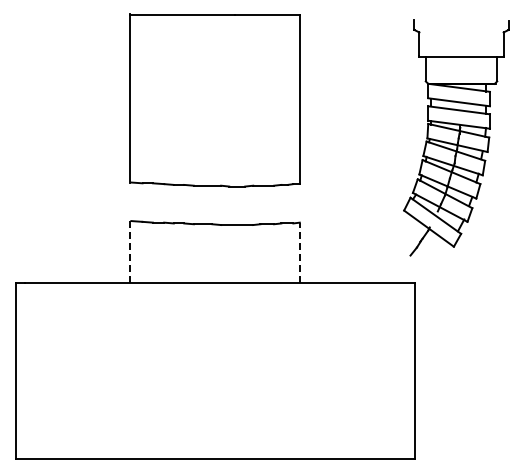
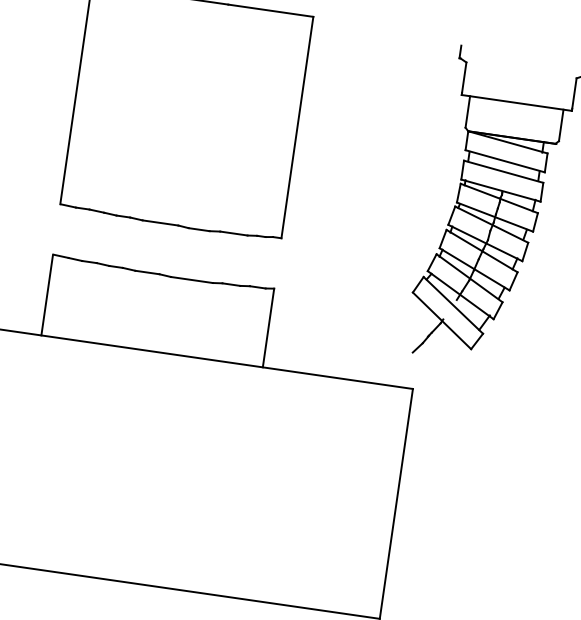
line: (130, 251) -> (47, 294), dashed -> solid
line: (299, 252) -> (268, 327), dashed -> solid

